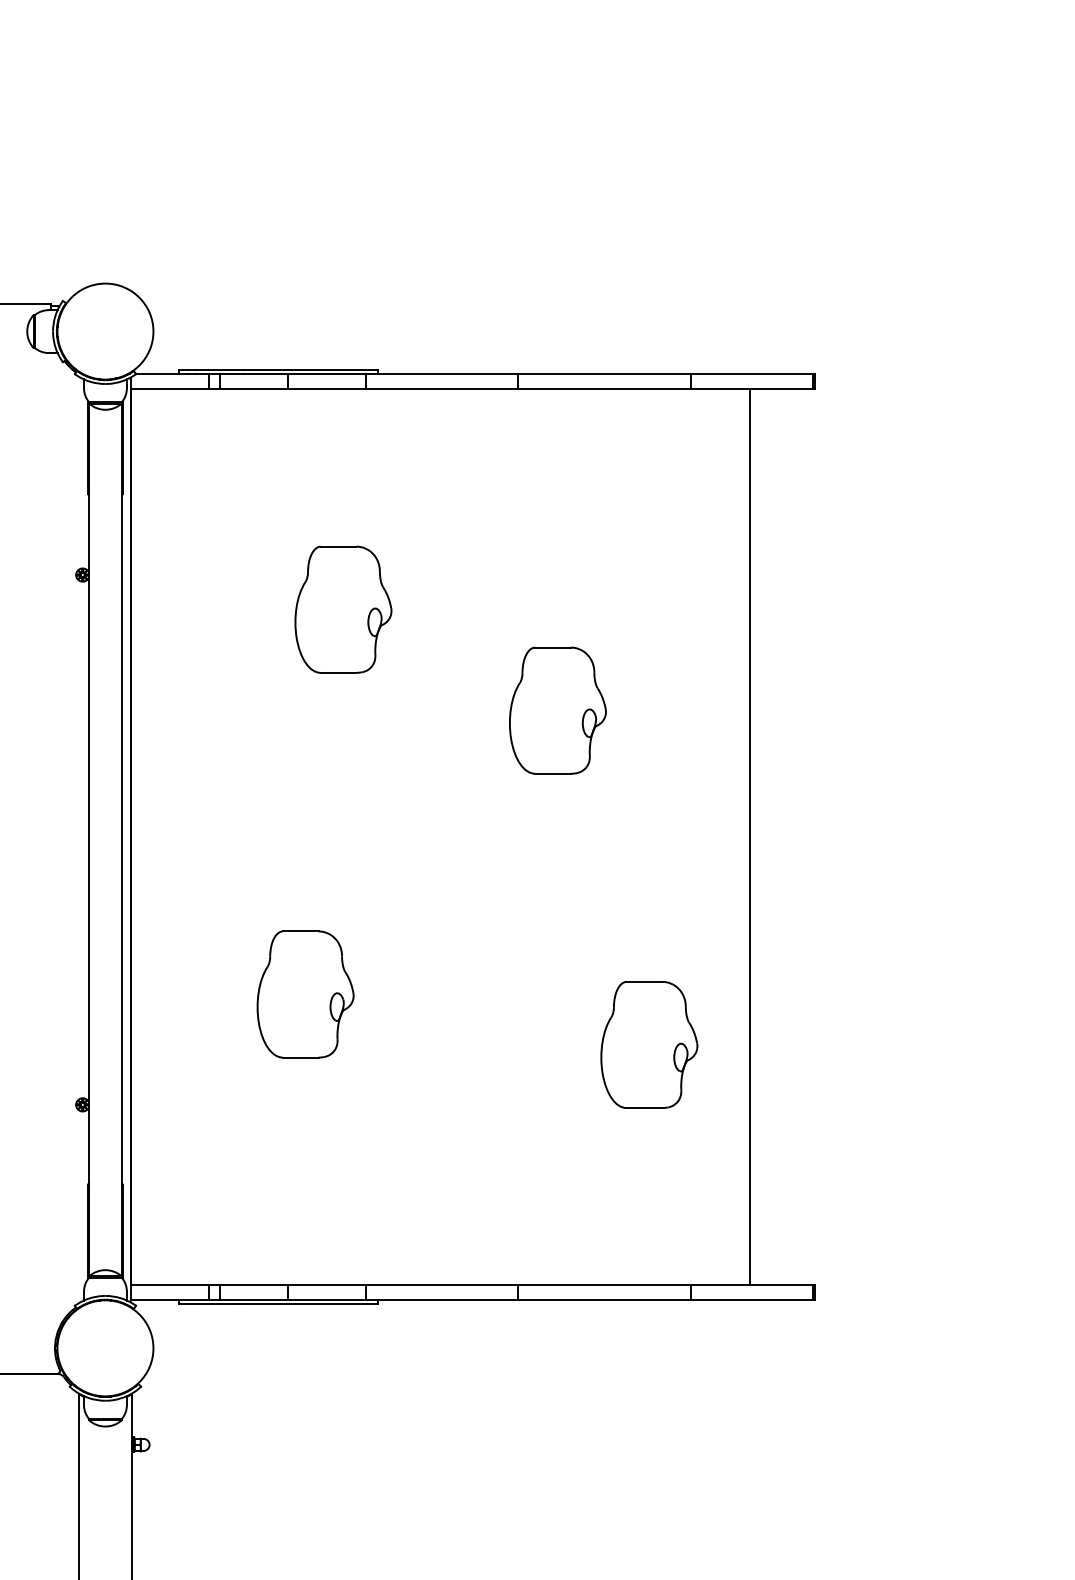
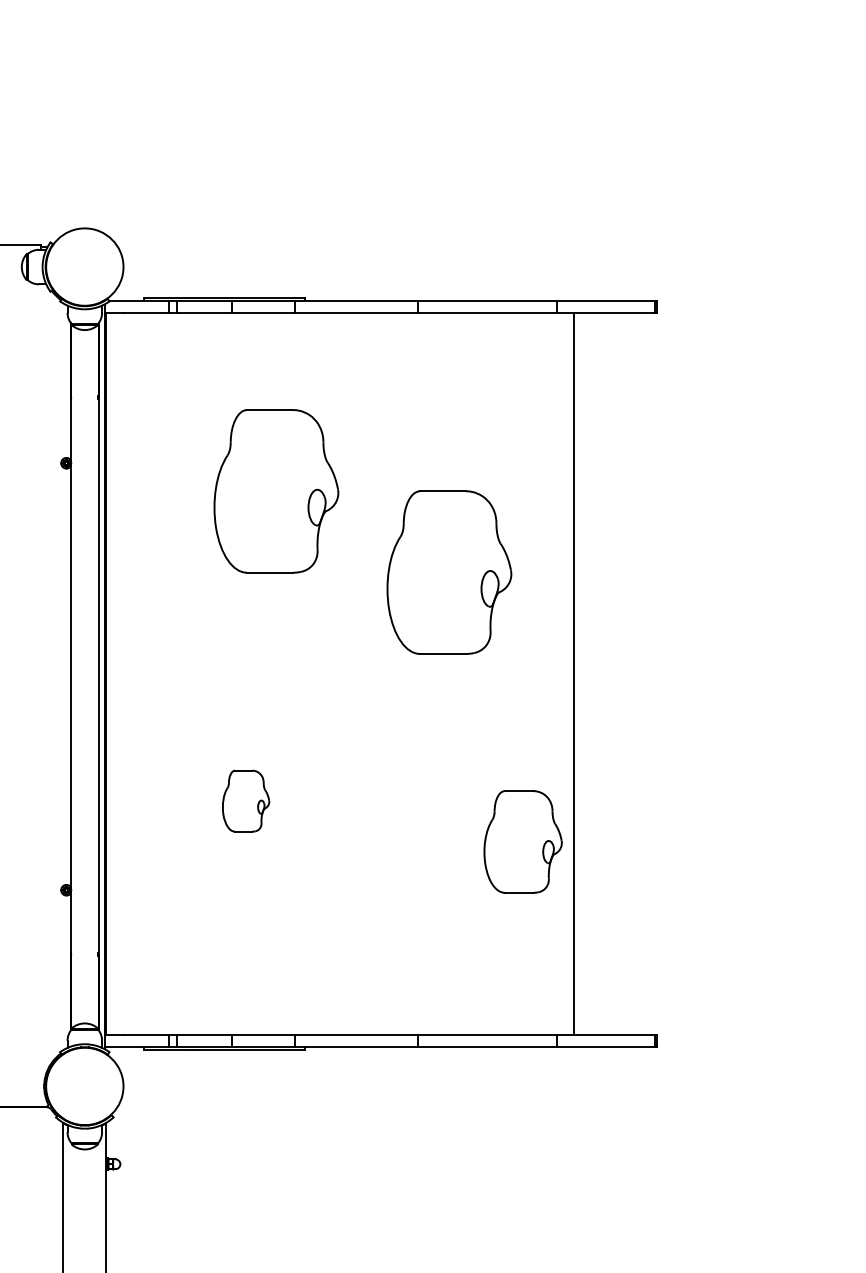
part: (343, 608) -> (276, 490), size x1.6
part: (557, 710) -> (449, 572), size x1.6
line: (749, 837) -> (573, 674), moved
part: (304, 993) -> (245, 800), size x0.6

